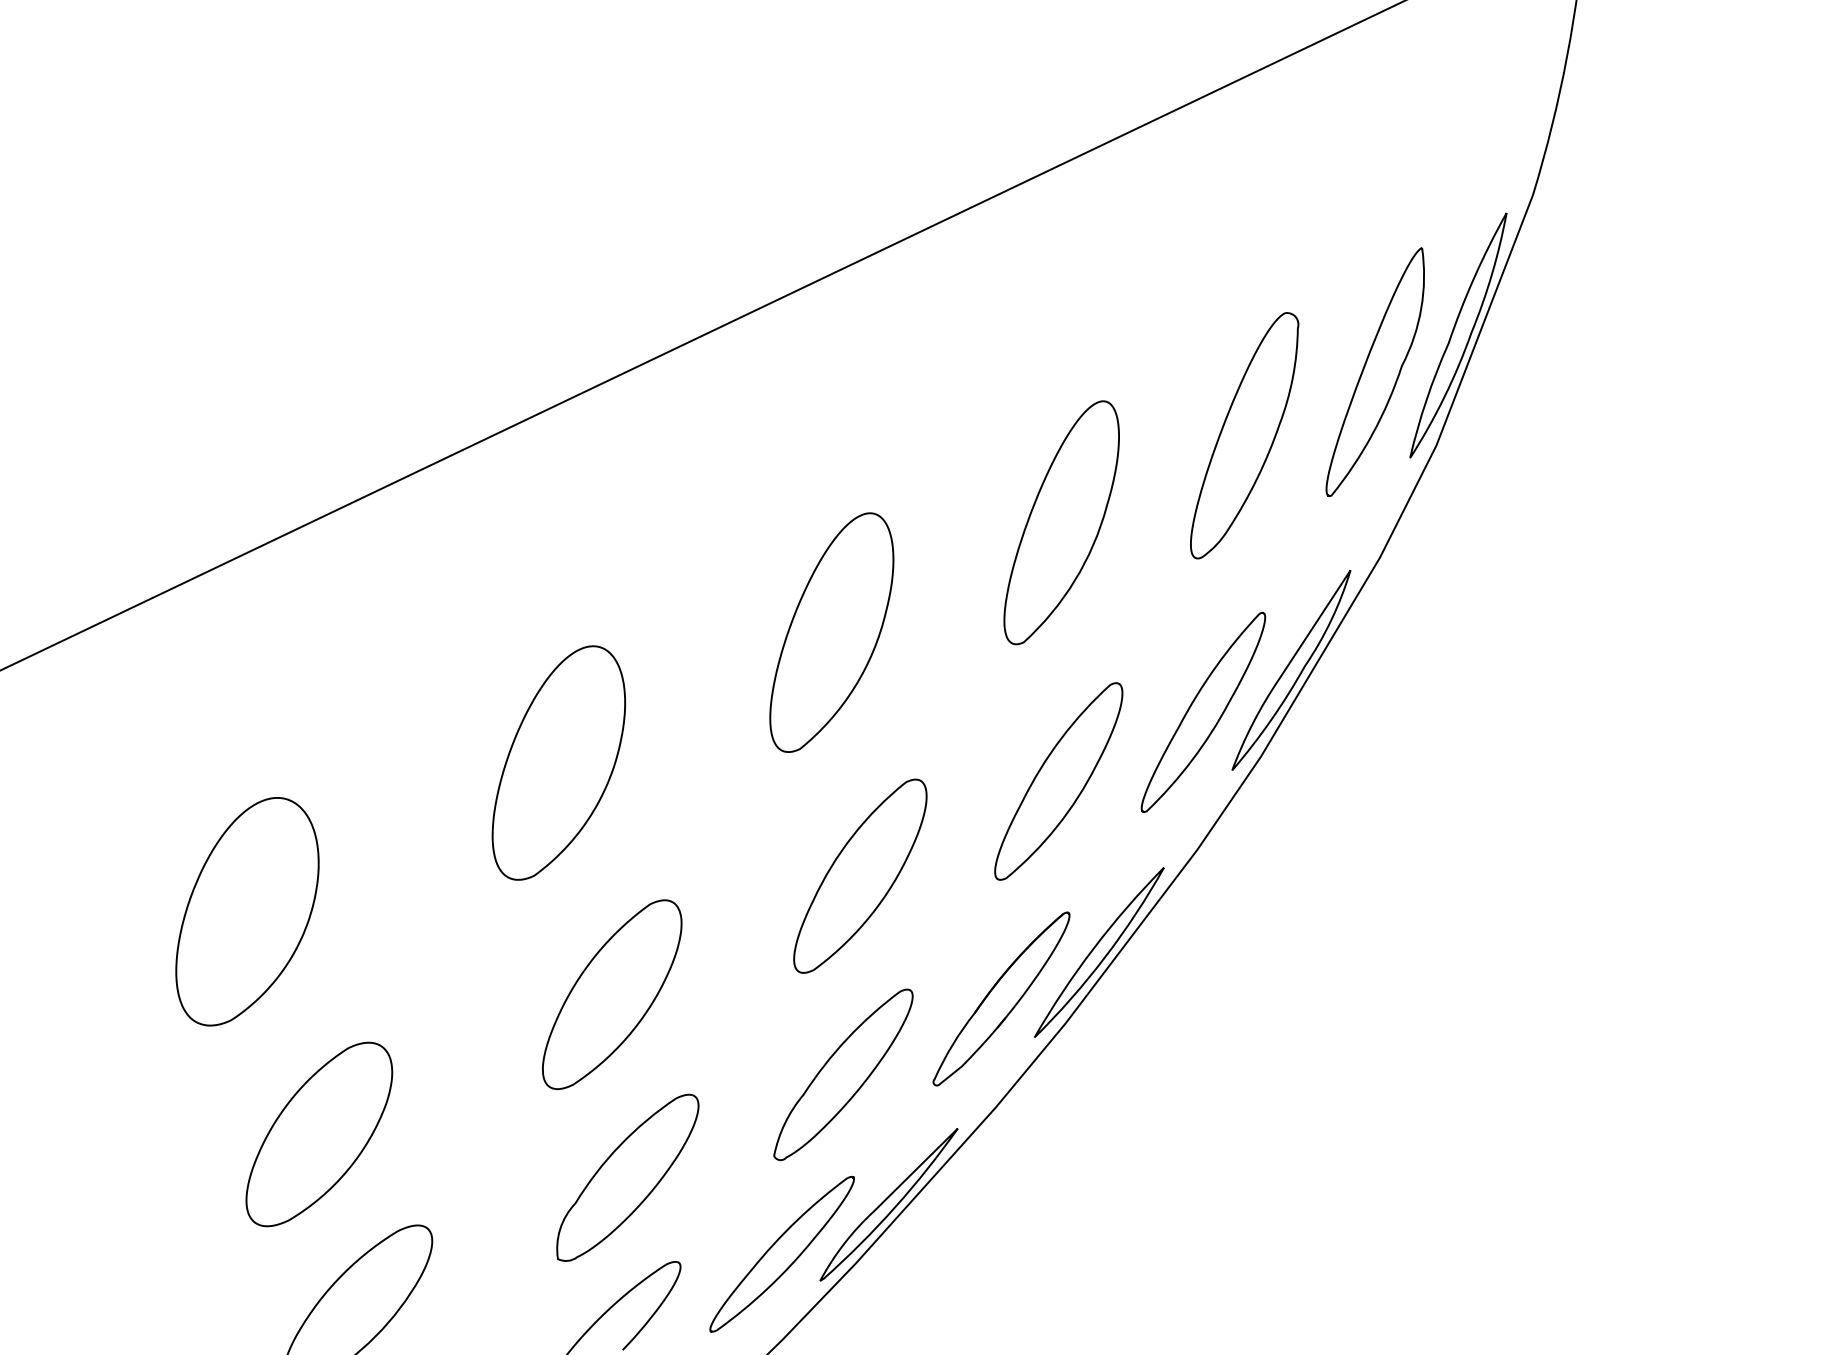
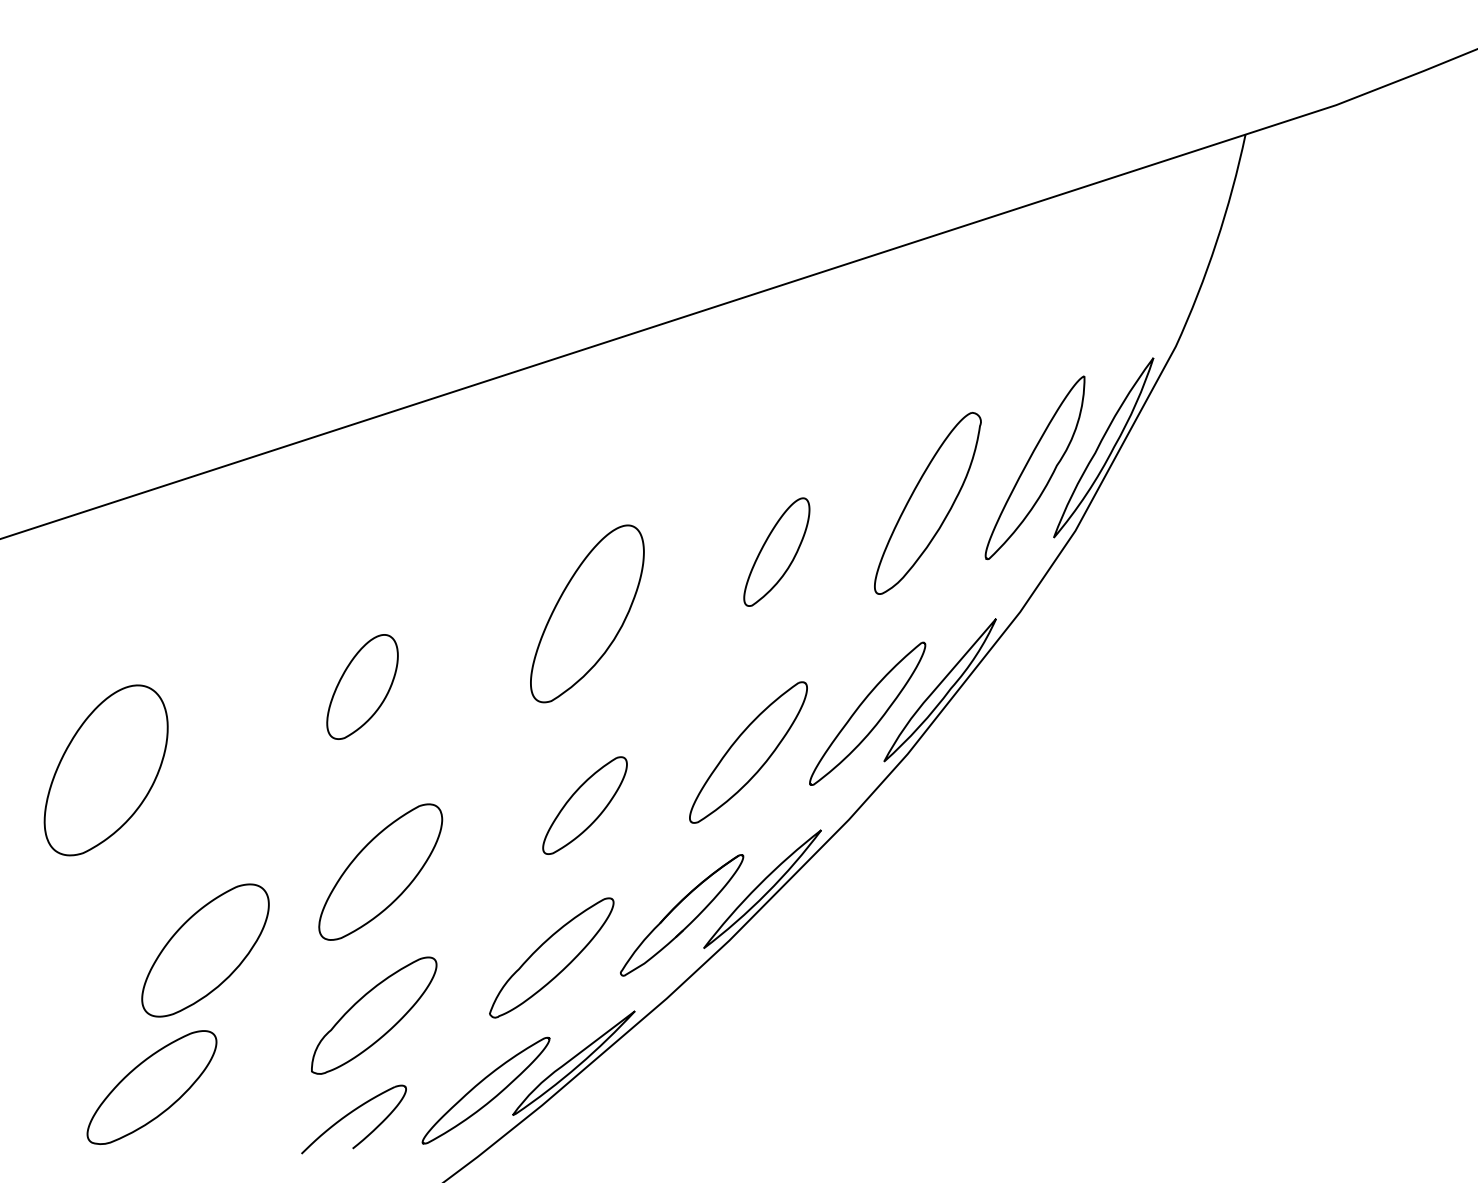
part: (1060, 521) -> (776, 551), size x0.6
part: (557, 762) -> (362, 686), size x0.6
part: (859, 876) -> (584, 805), size x0.7
part: (319, 1134) -> (205, 950), moved

